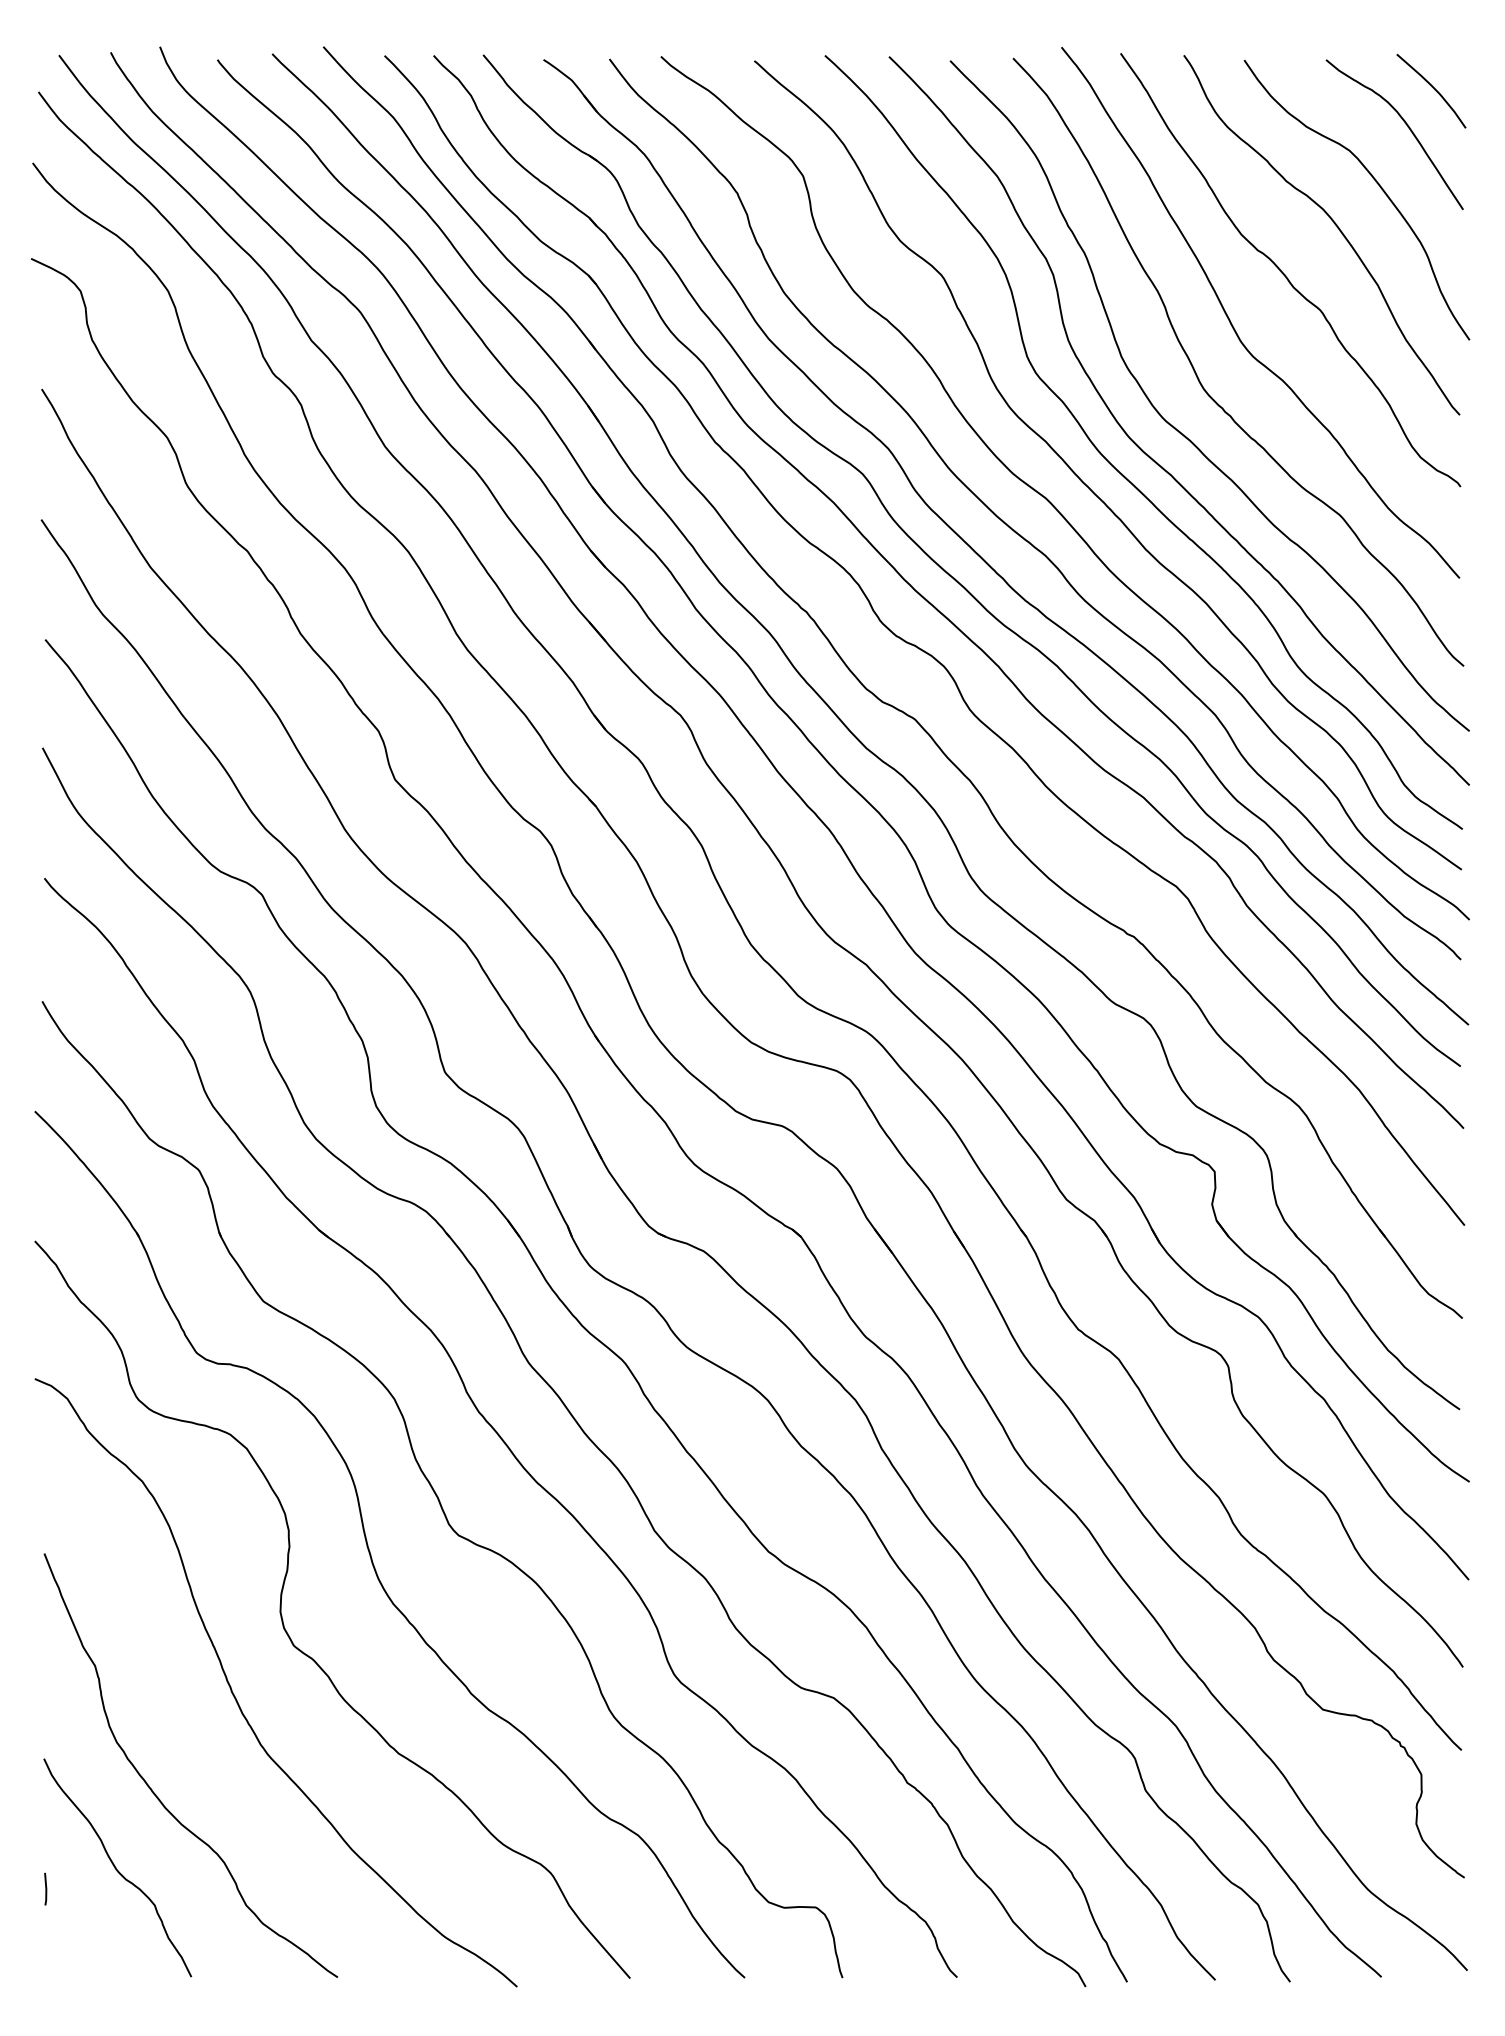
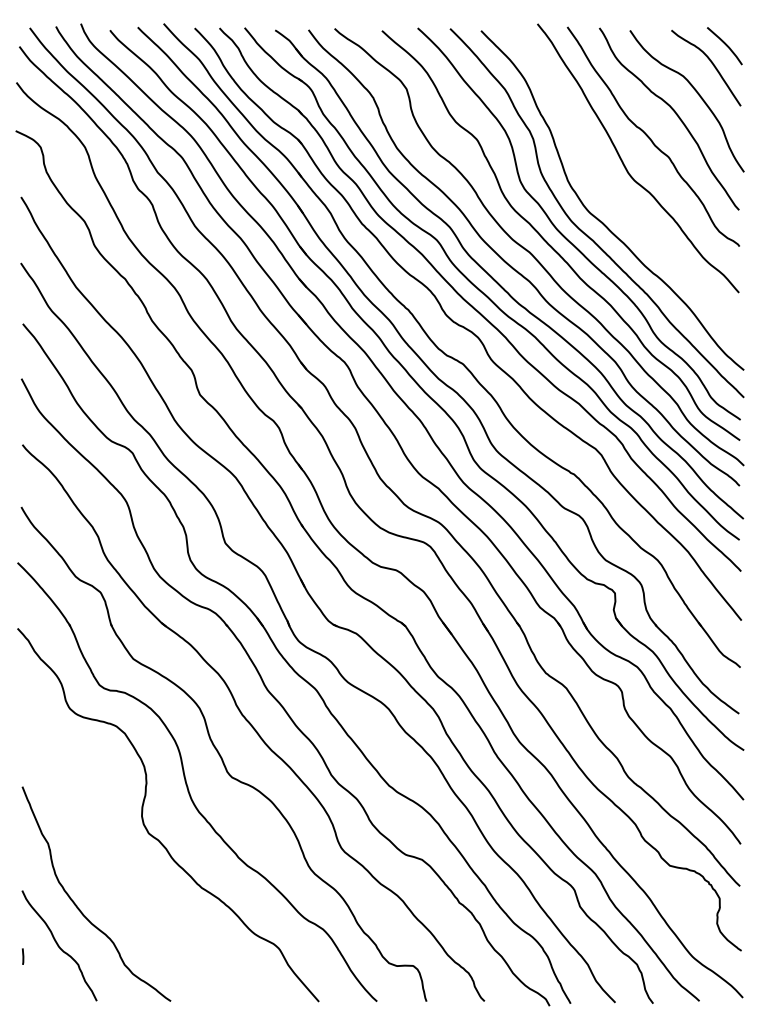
curve: (1199, 376) -> (607, 190), removed
curve: (238, 1699) -> (120, 860), removed

